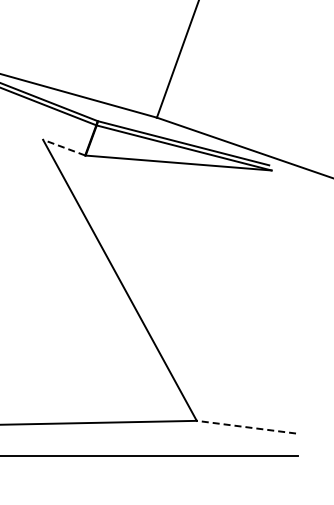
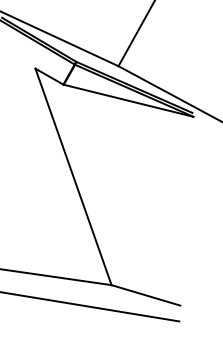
line: (63, 147) -> (49, 76), dashed -> solid
line: (245, 427) -> (145, 295), dashed -> solid

